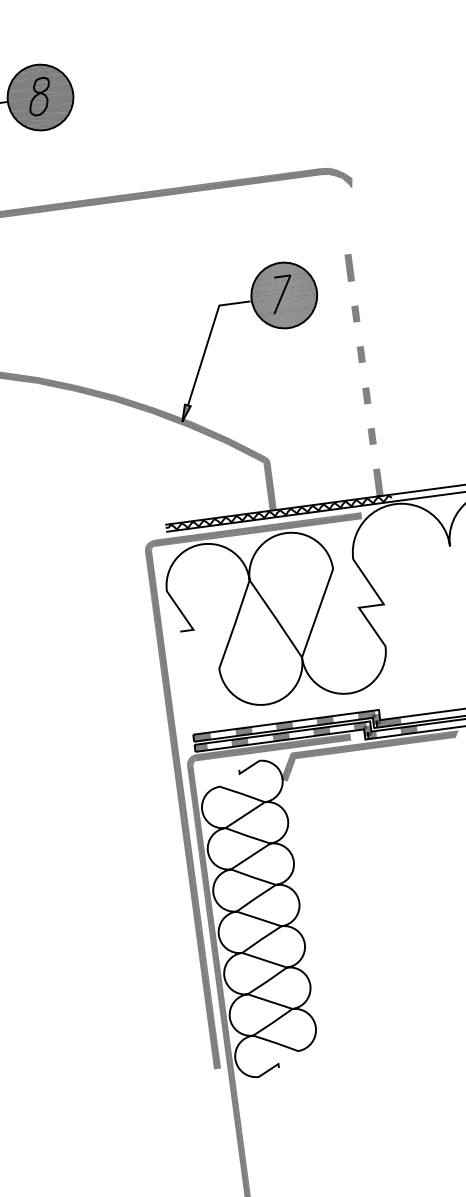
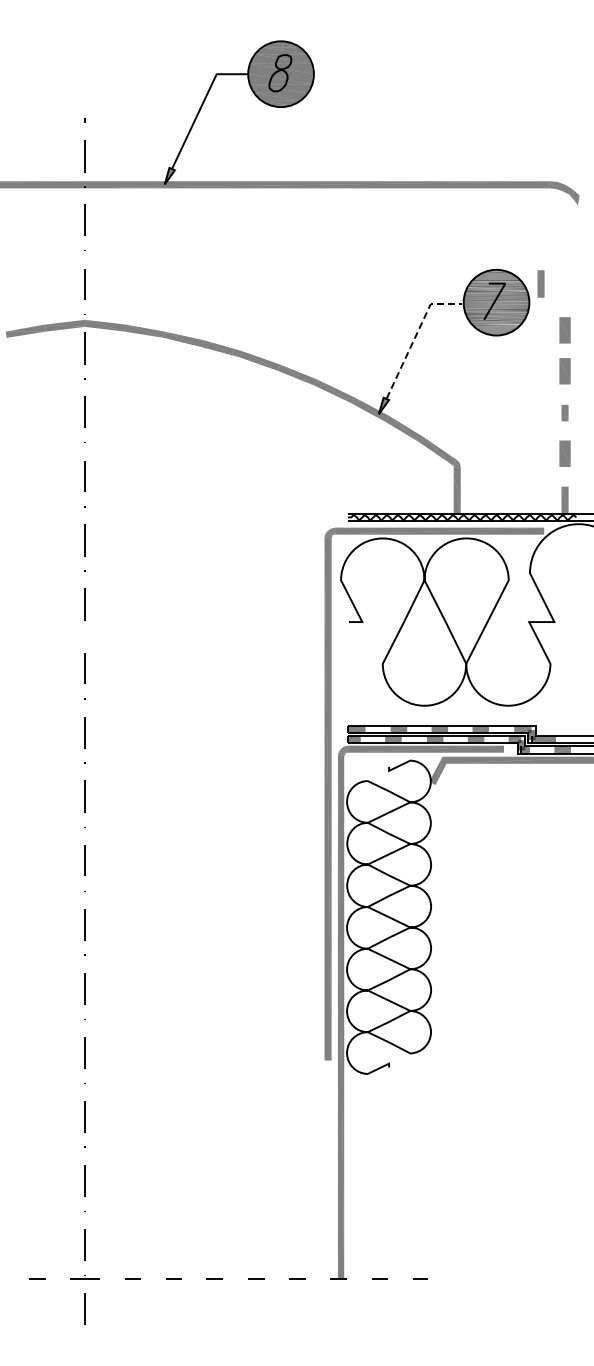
part: (349, 267) -> (540, 283), moved
part: (355, 314) -> (564, 330), size x1.6
line: (208, 339) -> (415, 336), solid -> dashed
part: (360, 354) -> (564, 371), size x1.6
part: (371, 437) -> (564, 454), size x1.6

